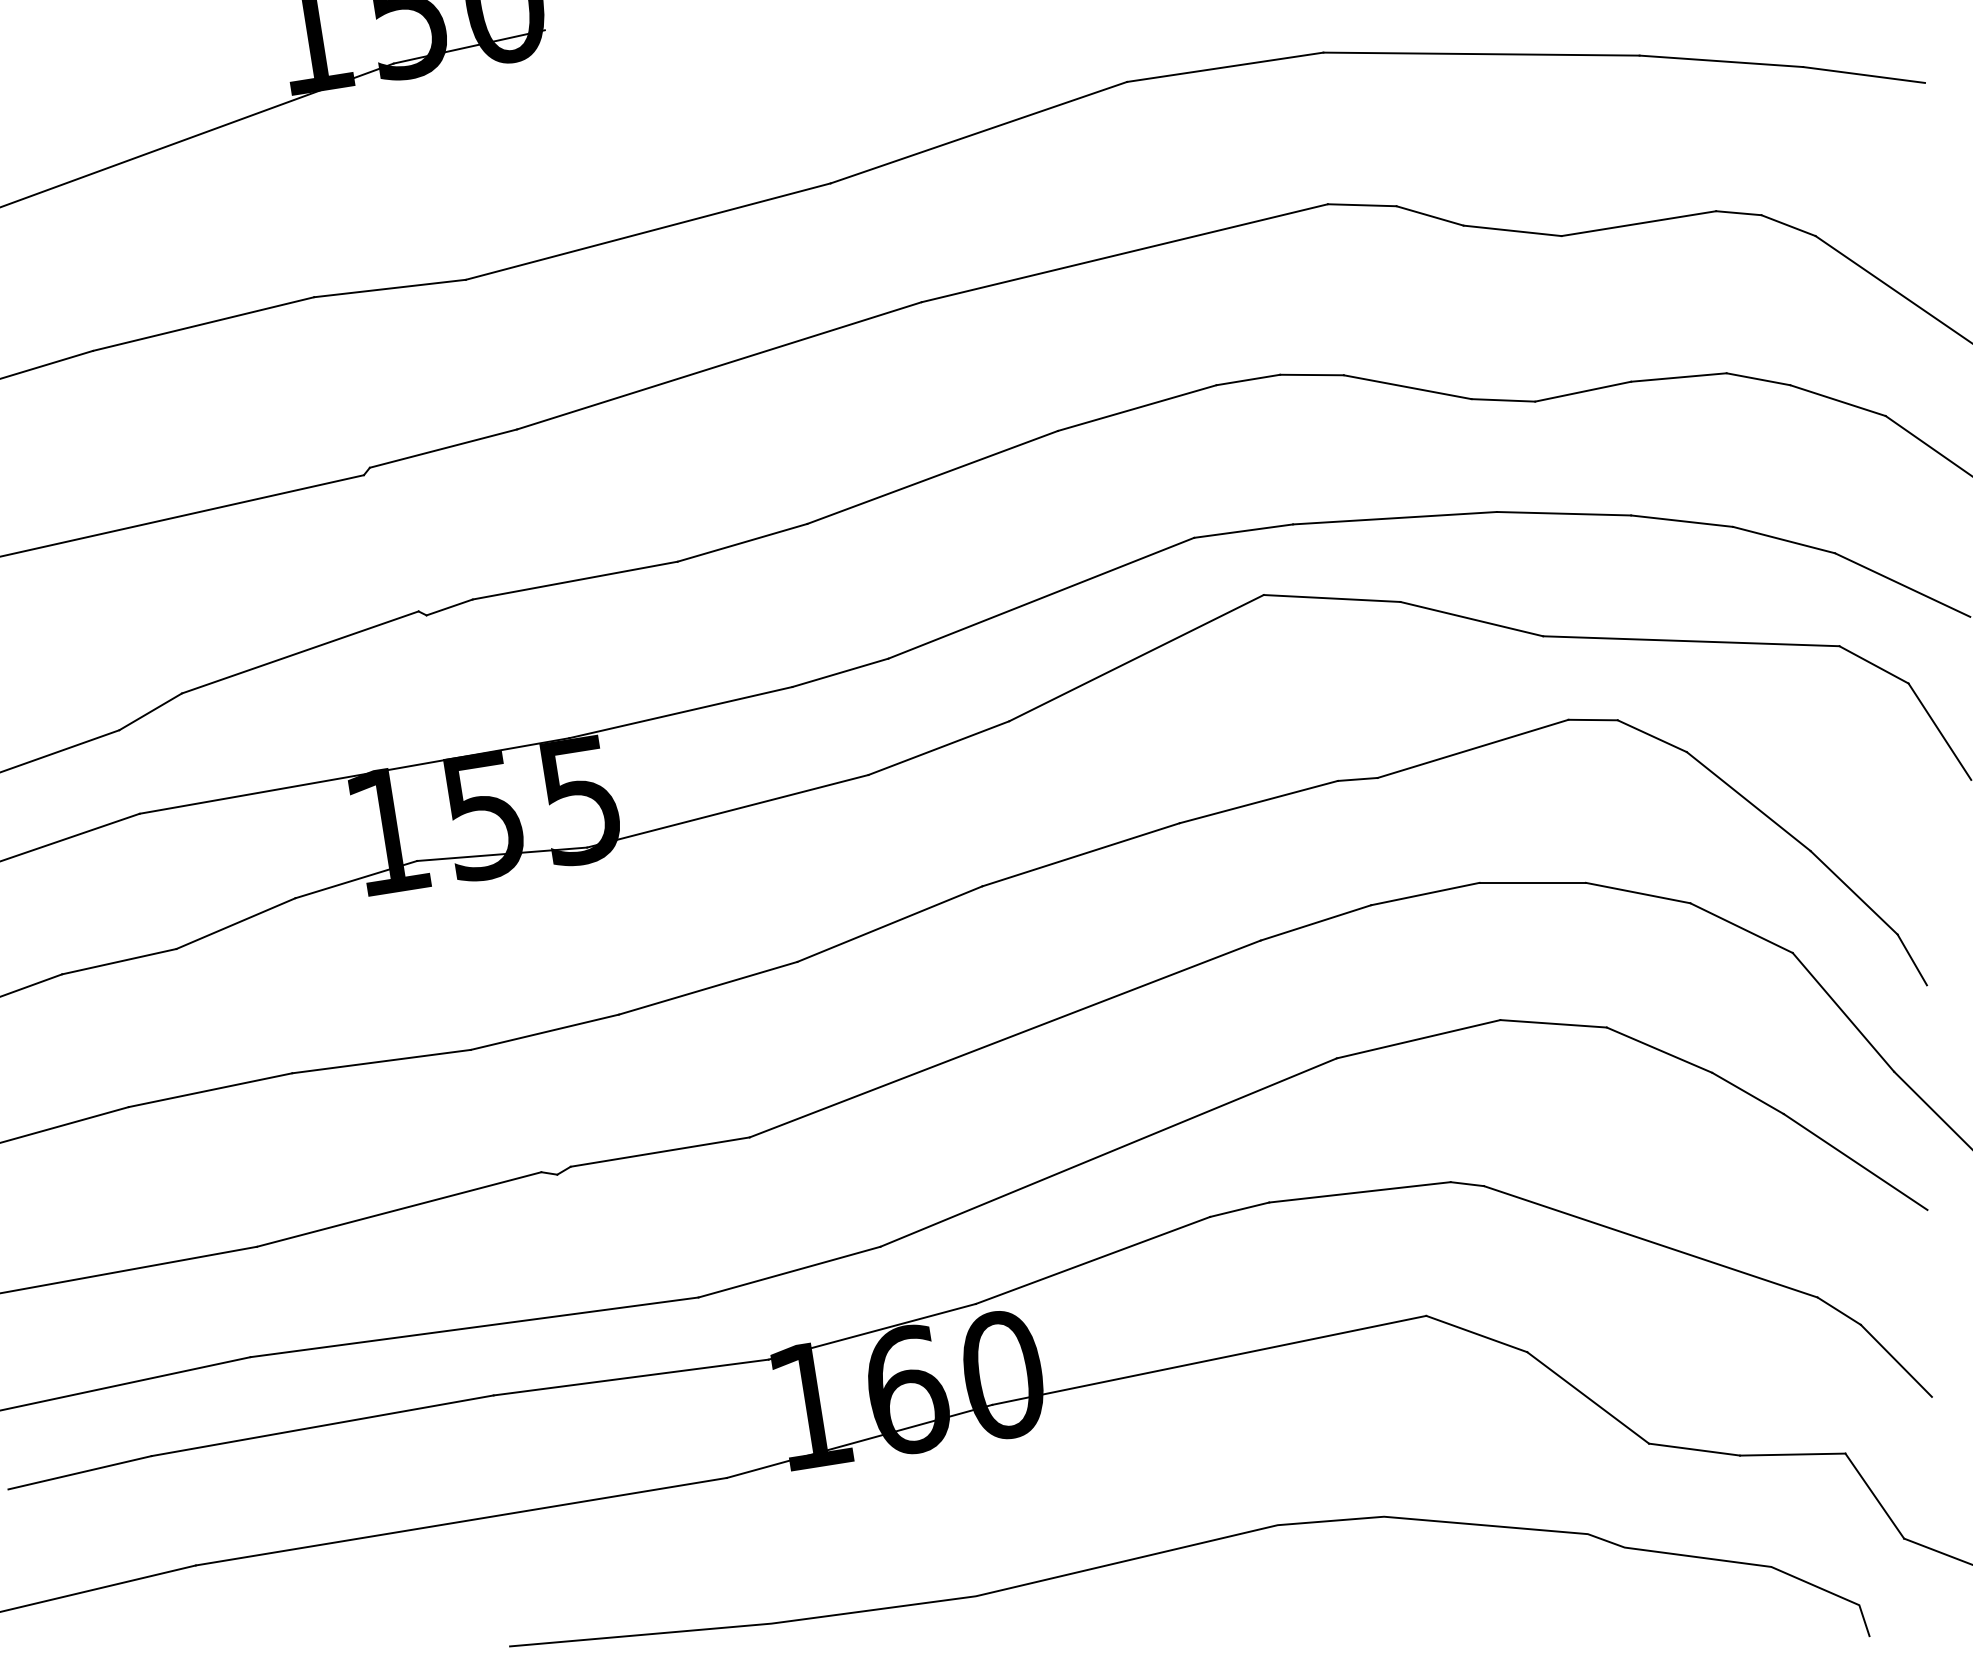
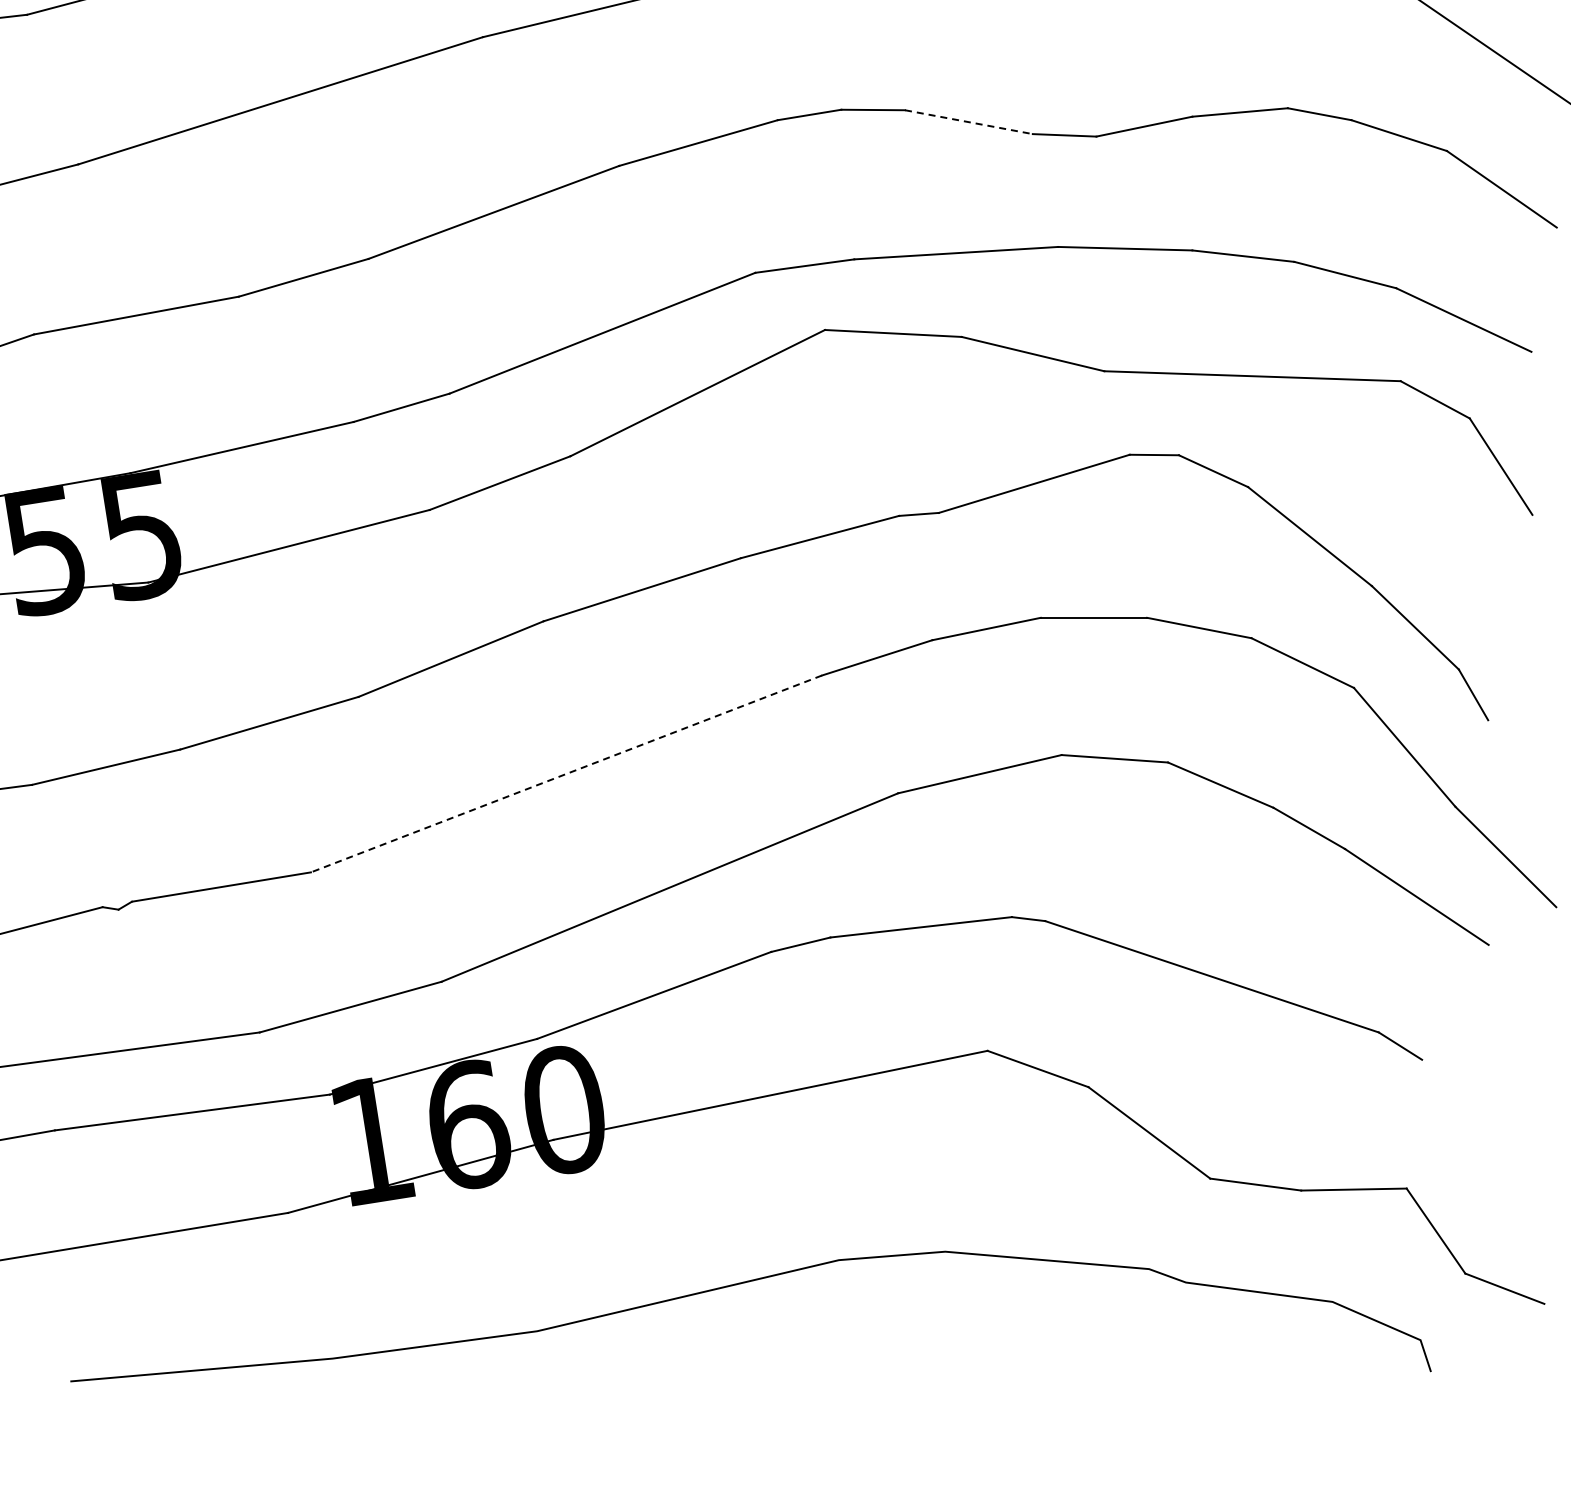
line: (1407, 387) -> (968, 122), solid -> dashed
line: (1005, 1038) -> (566, 773), solid -> dashed
line: (1895, 1360) -> (1456, 1095), removed

